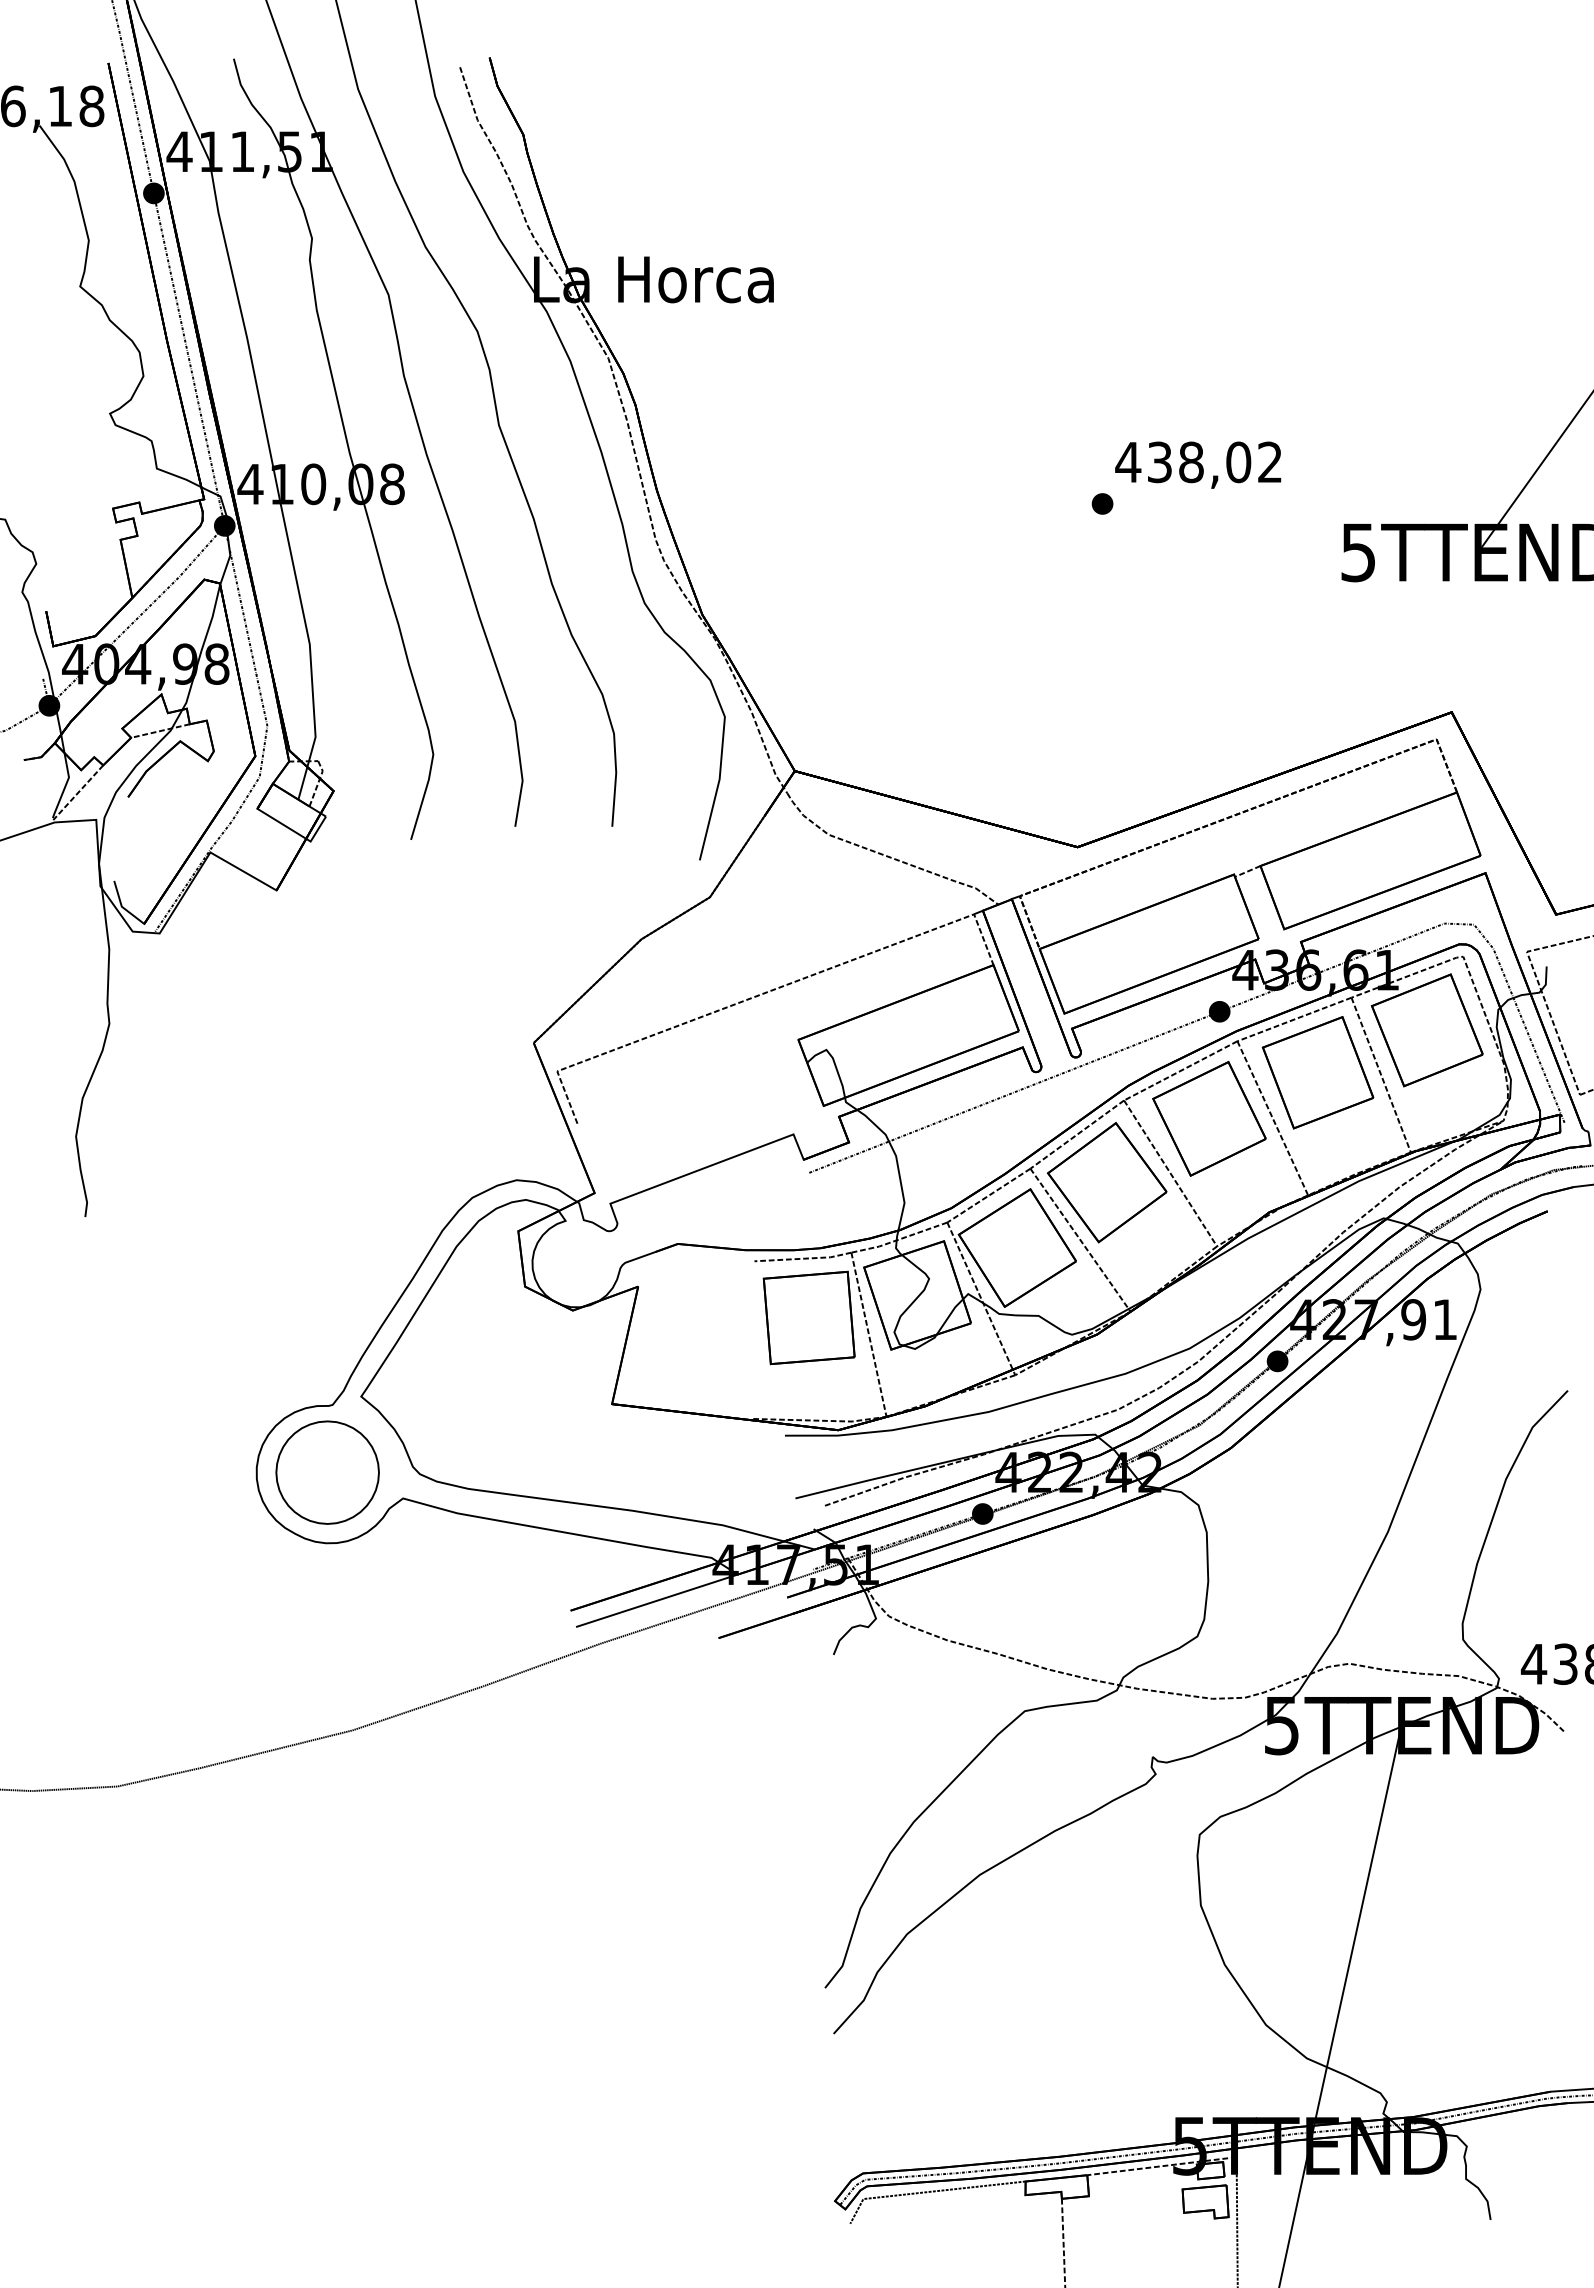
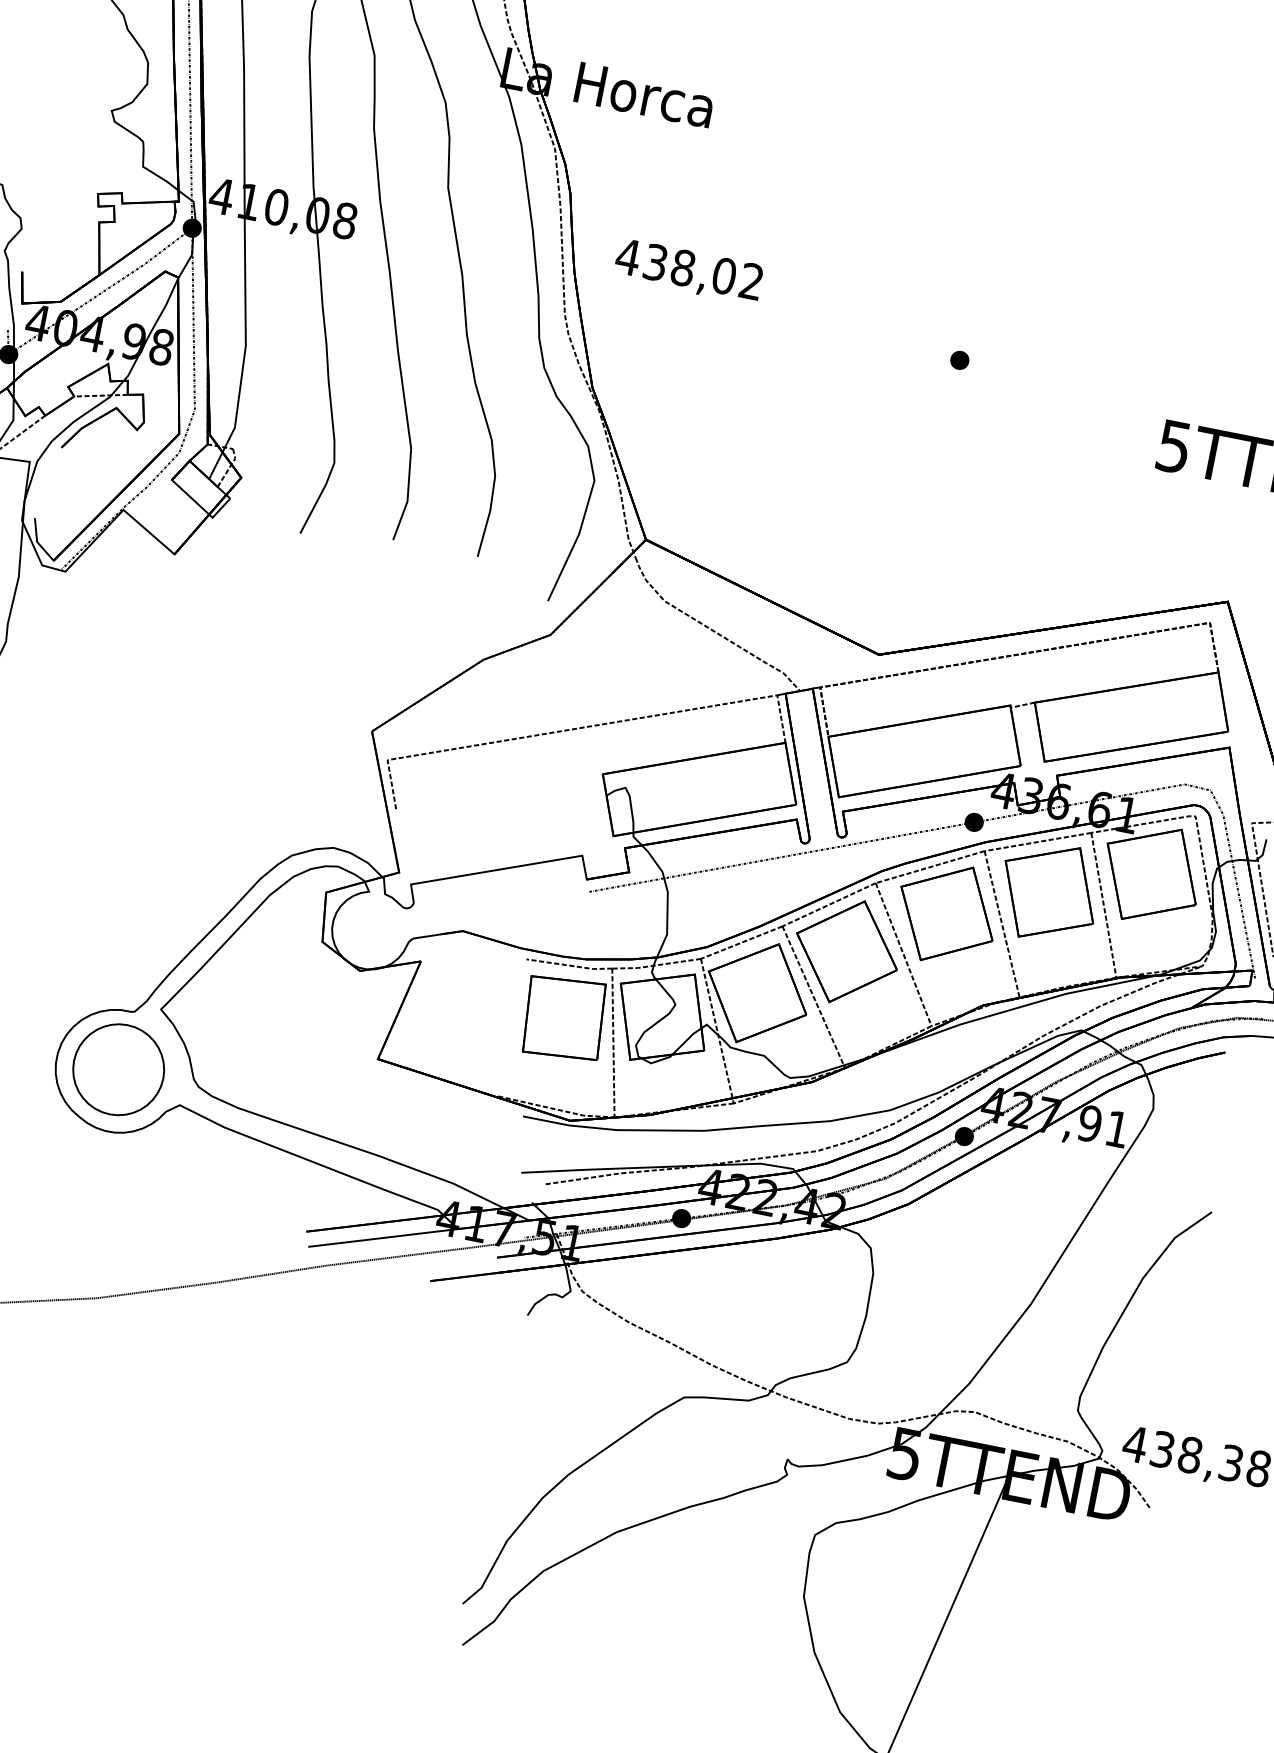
text: (1198, 464) -> (689, 271), moved

